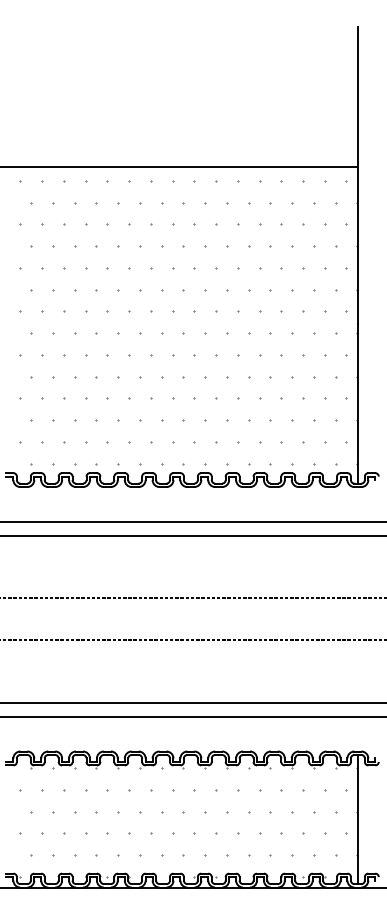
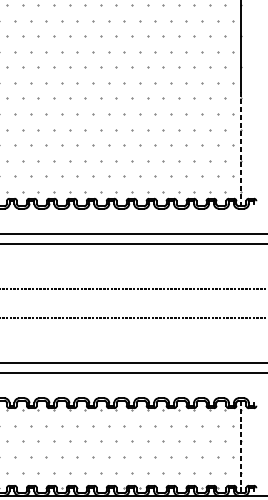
line: (357, 404) -> (241, 149), solid -> dashed
line: (357, 819) -> (241, 446), solid -> dashed

